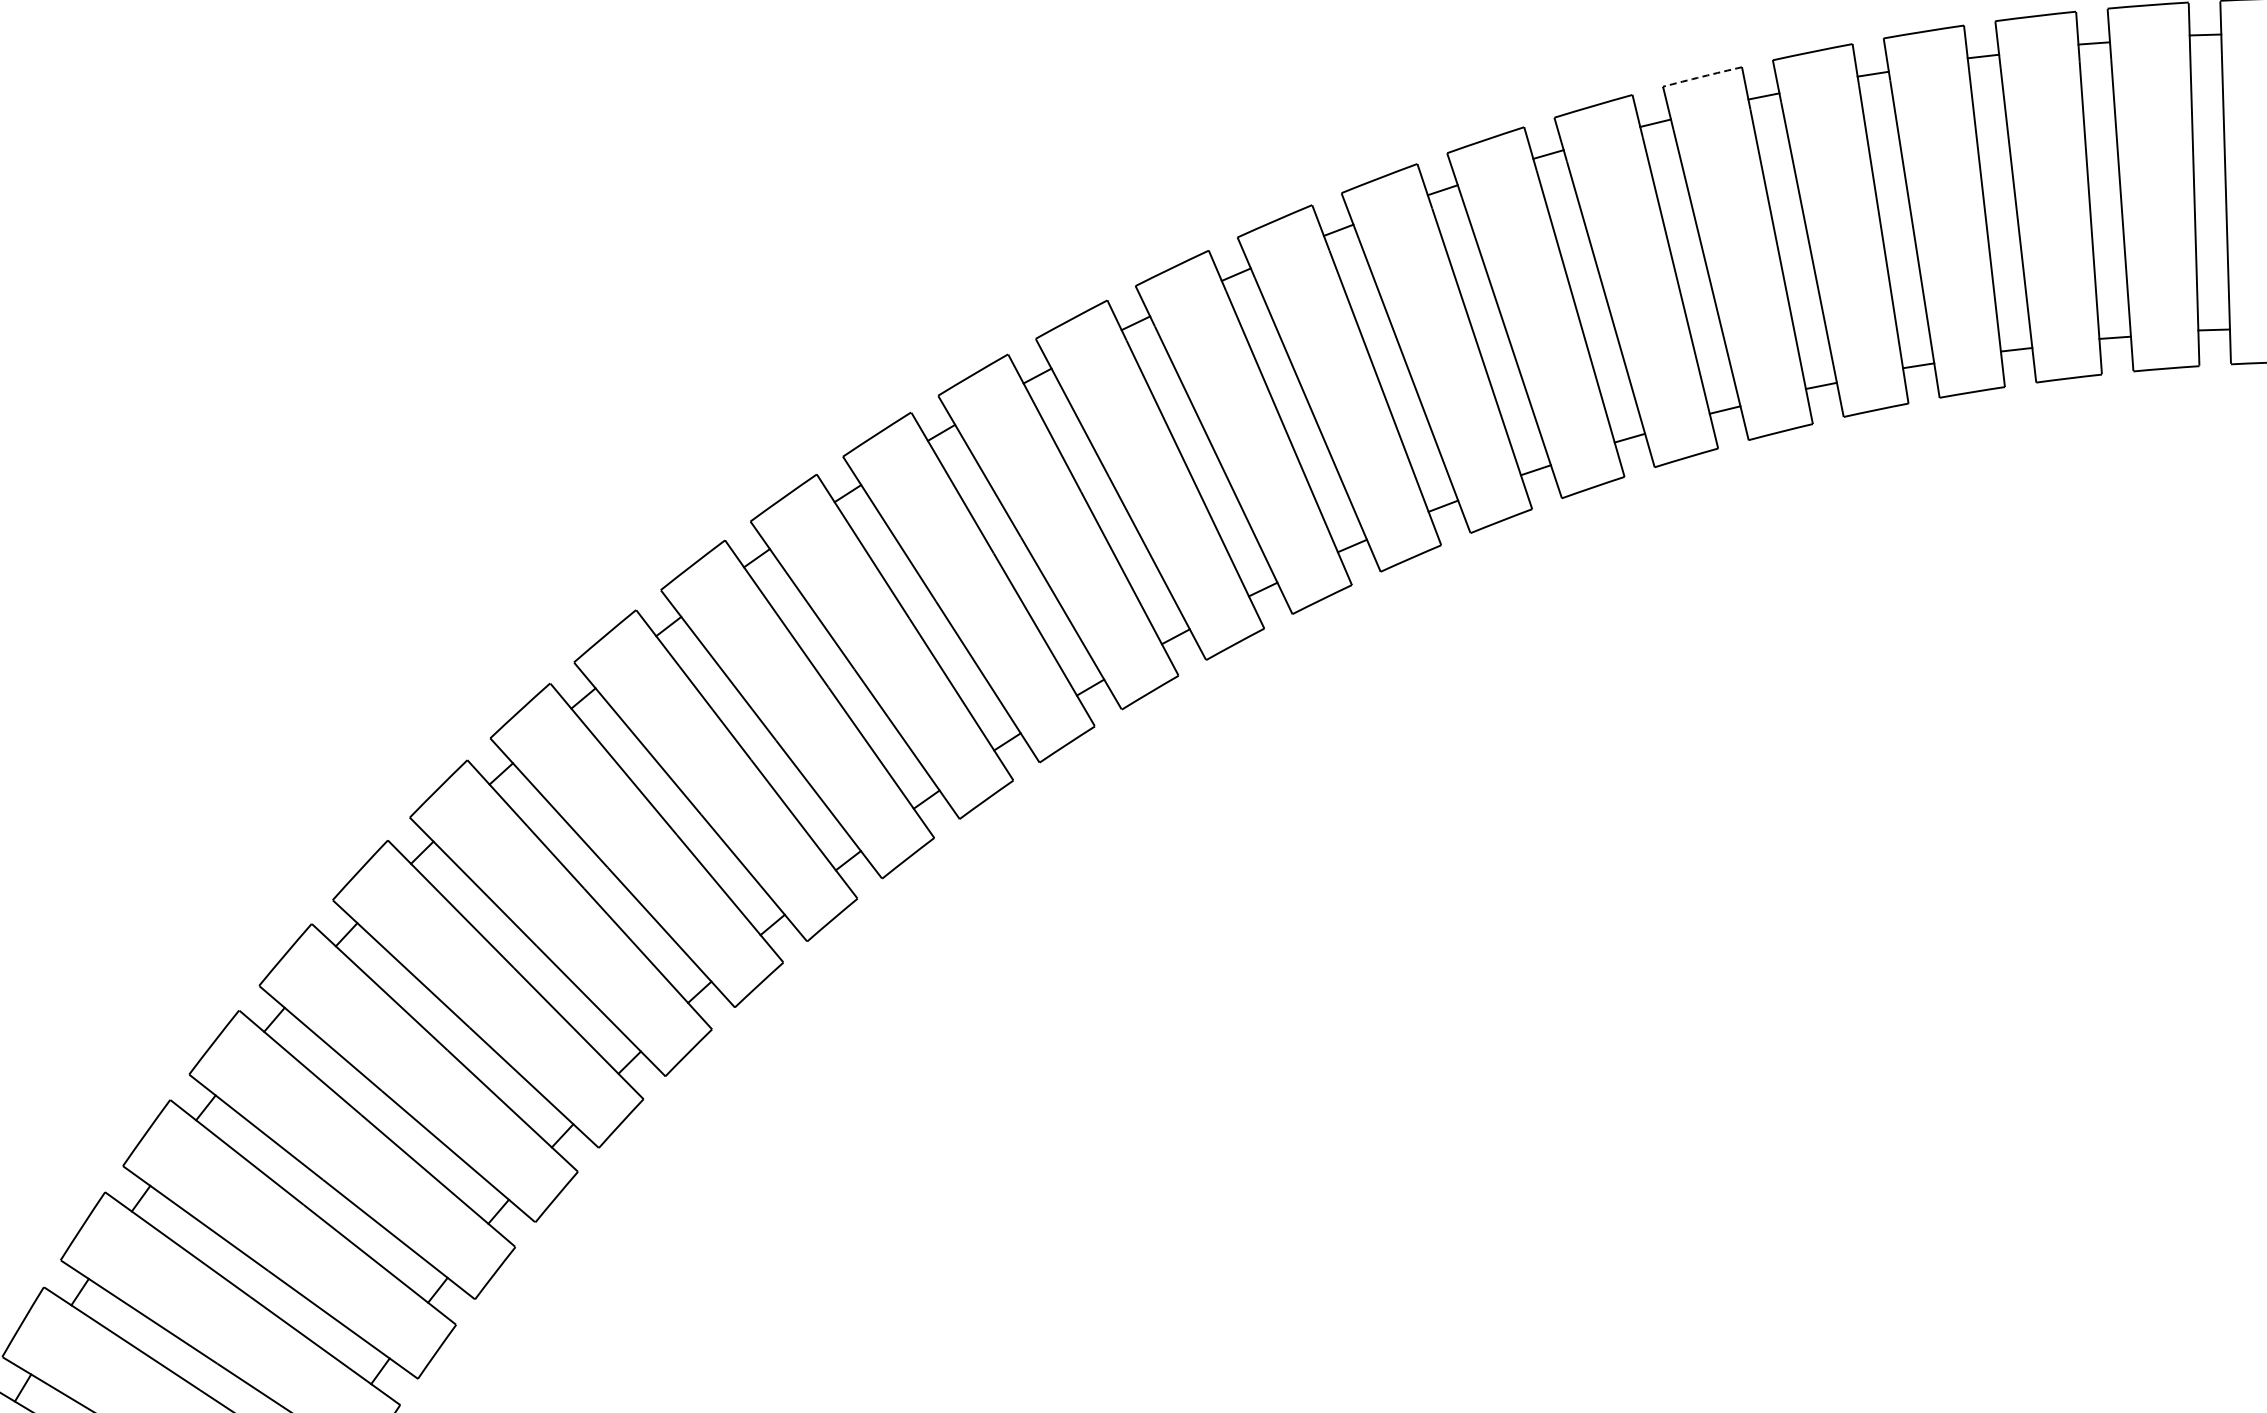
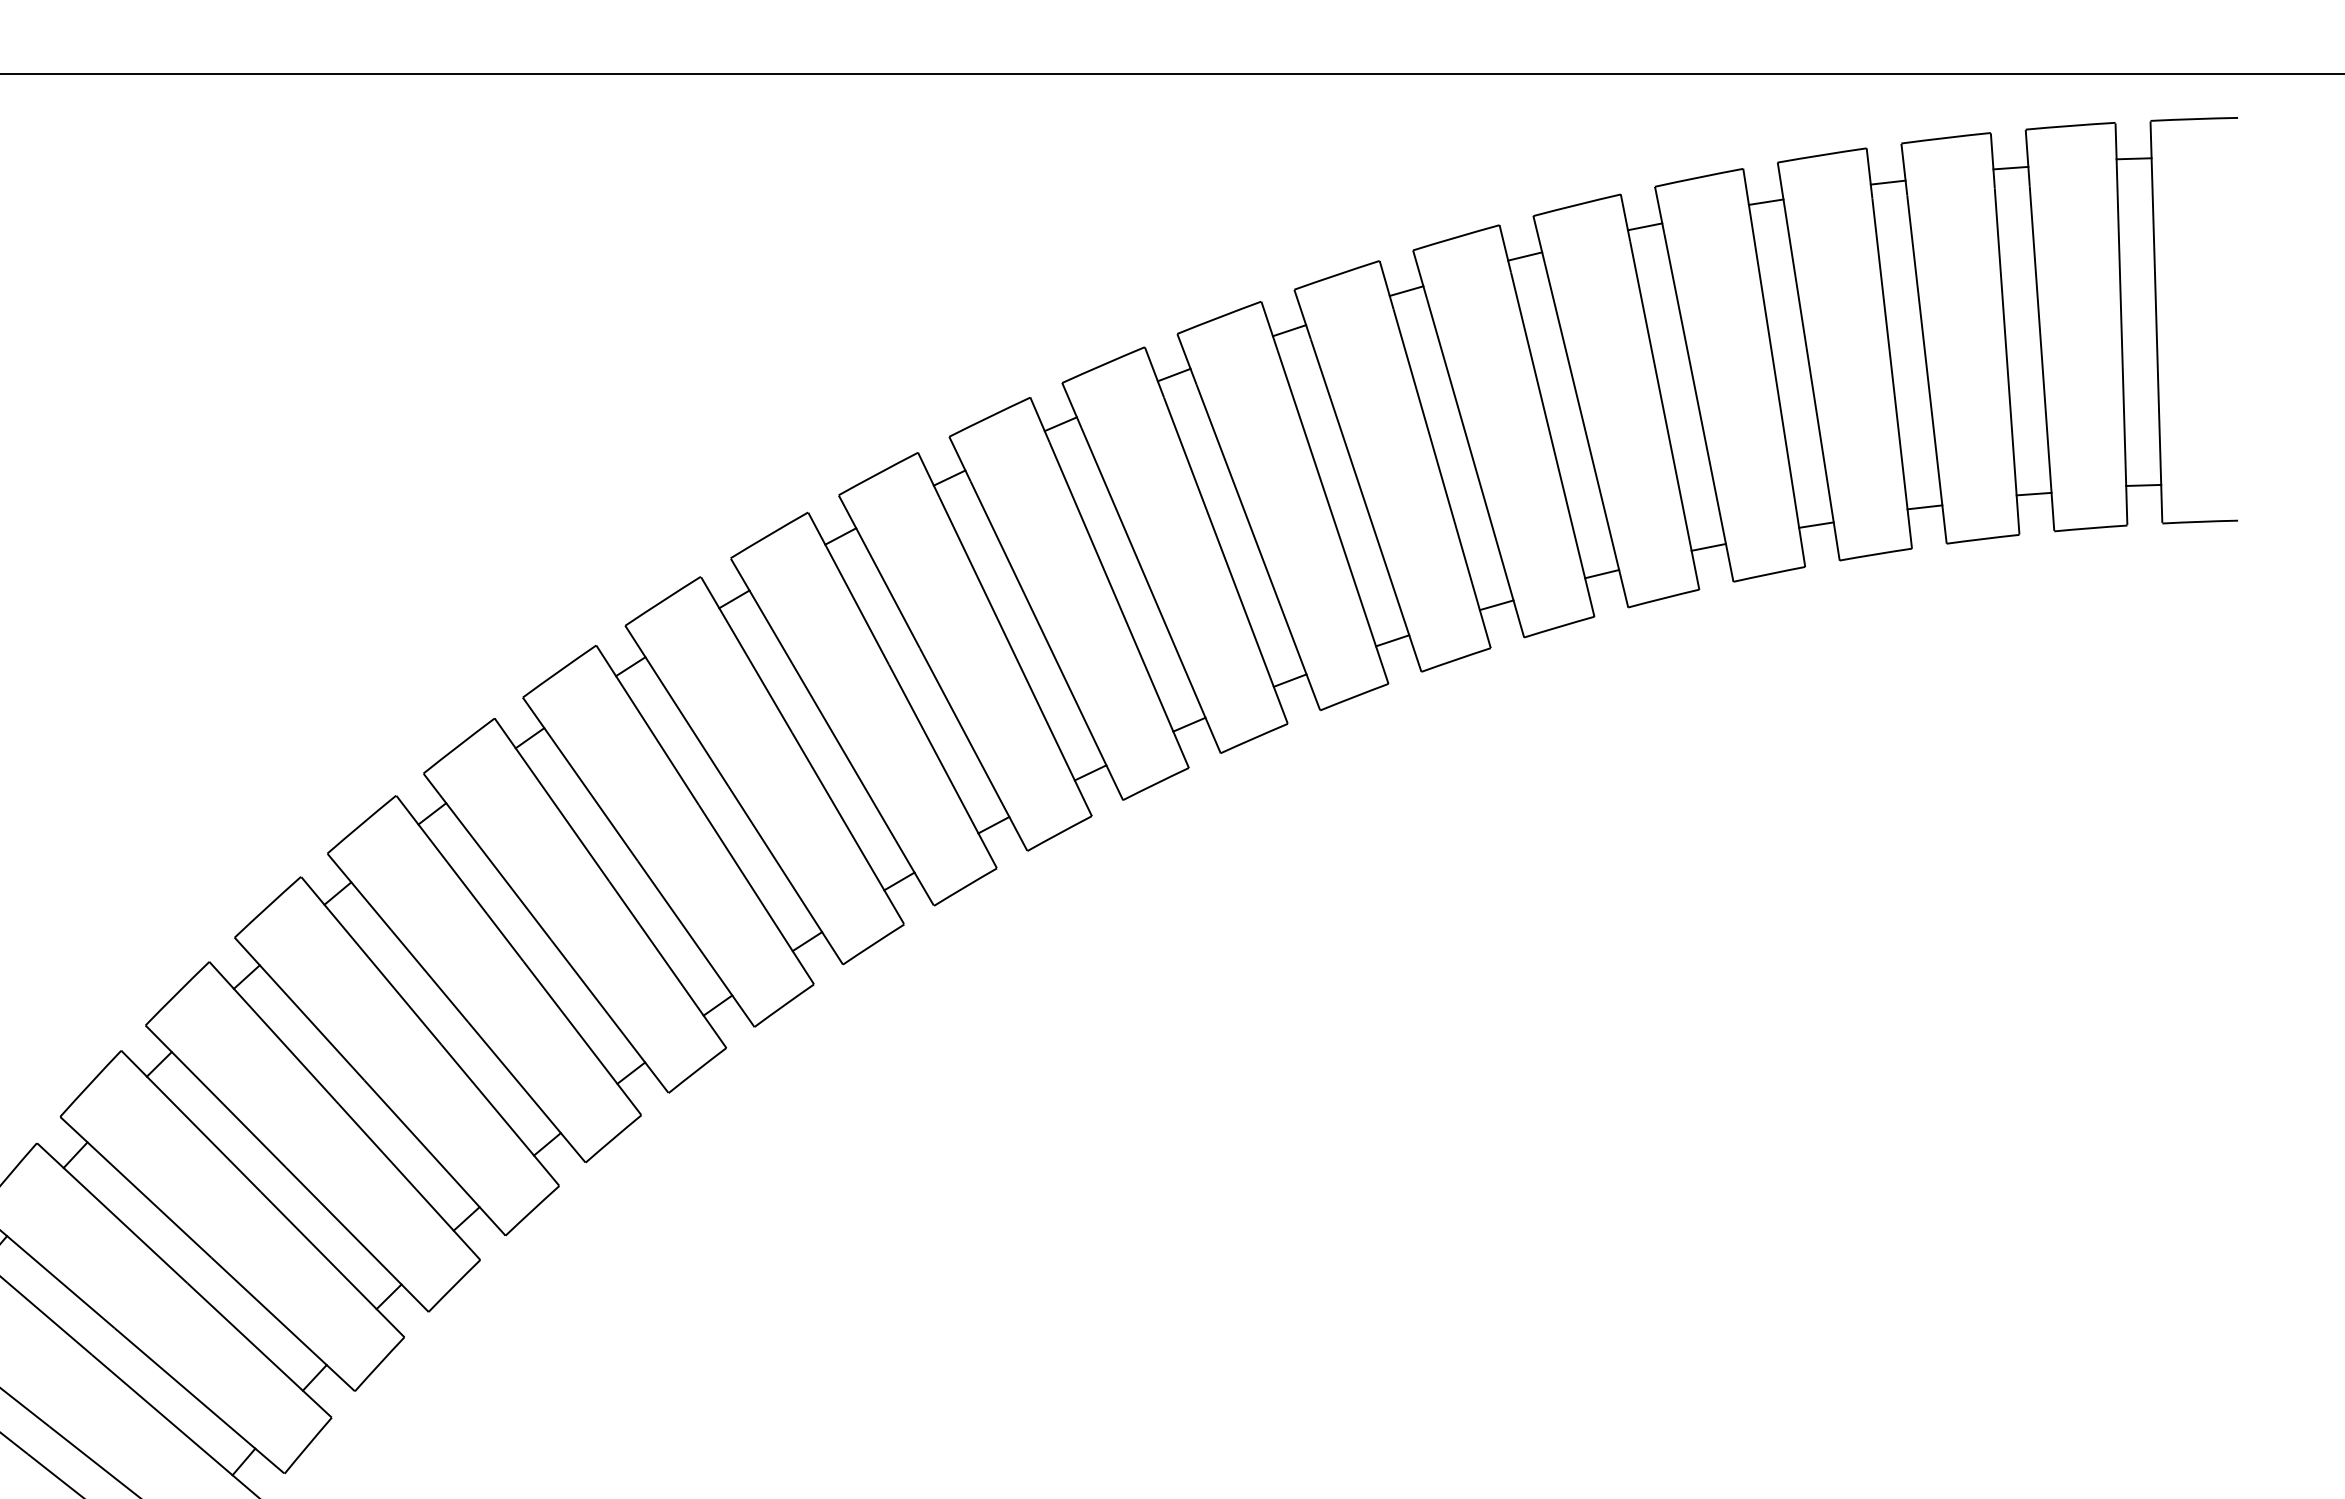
arc: (1702, 76) -> (1577, 204), dashed -> solid

